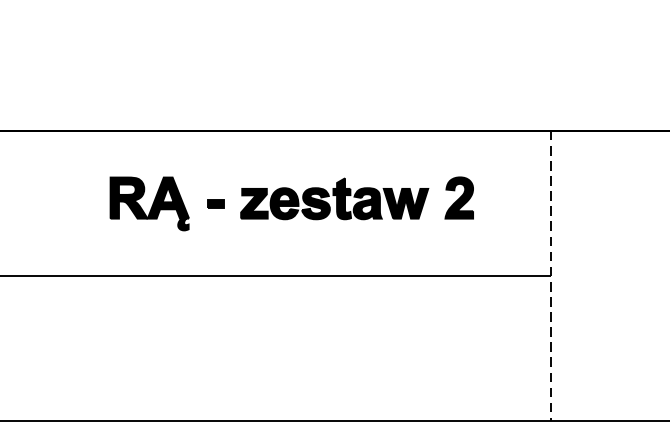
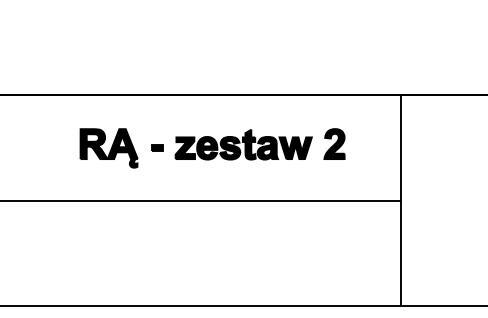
line: (551, 275) -> (401, 200), dashed -> solid

